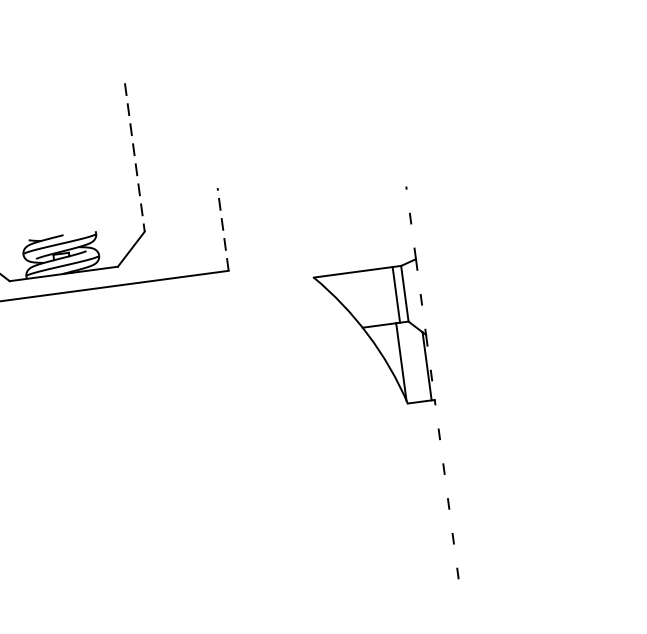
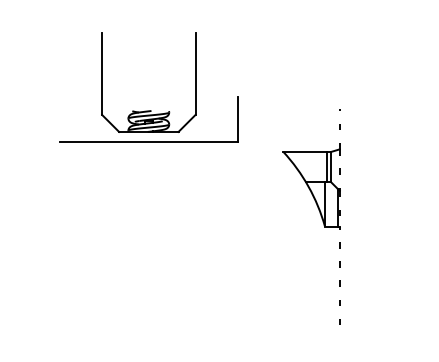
line: (134, 157) -> (195, 74), dashed -> solid
line: (222, 229) -> (237, 119), dashed -> solid

